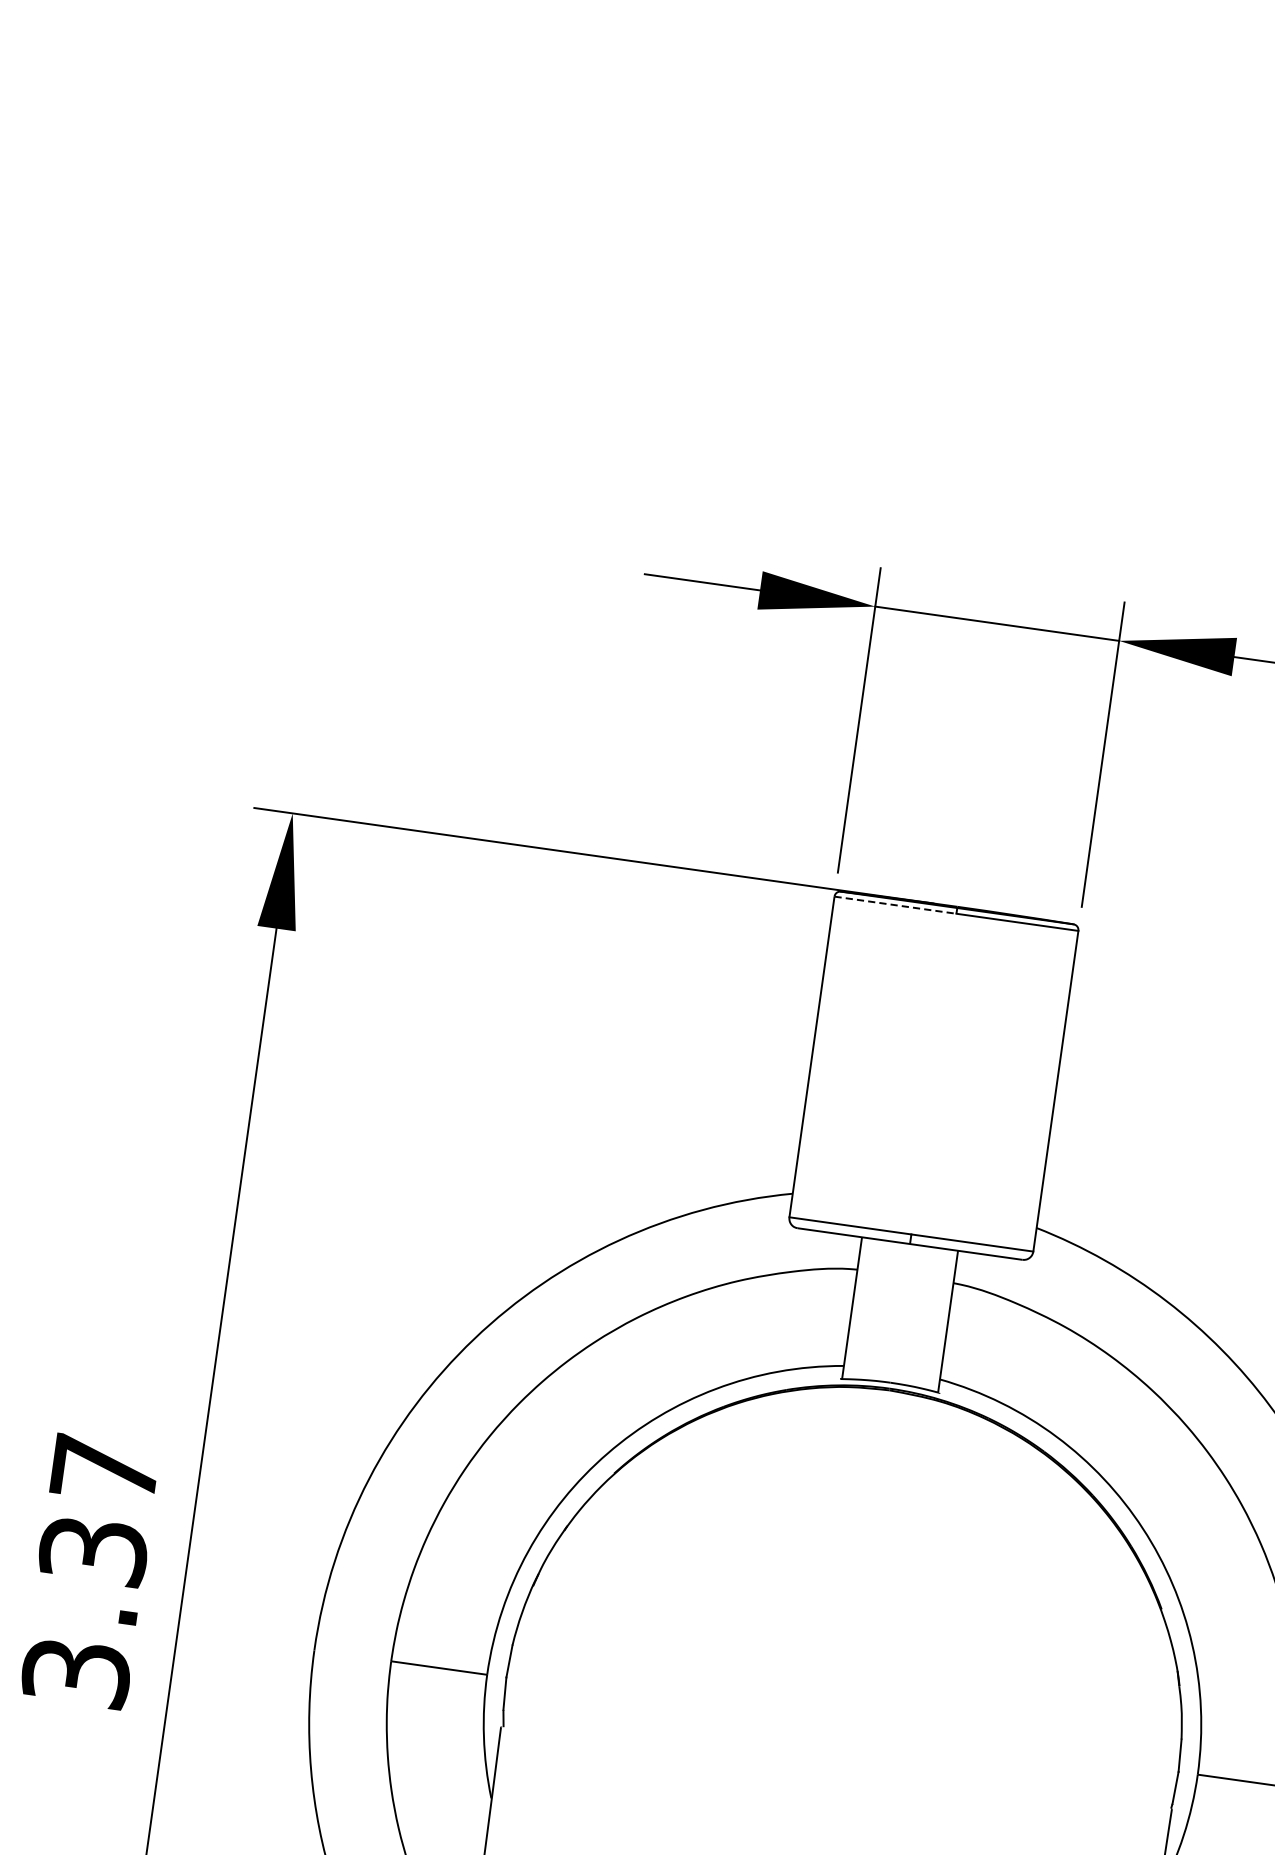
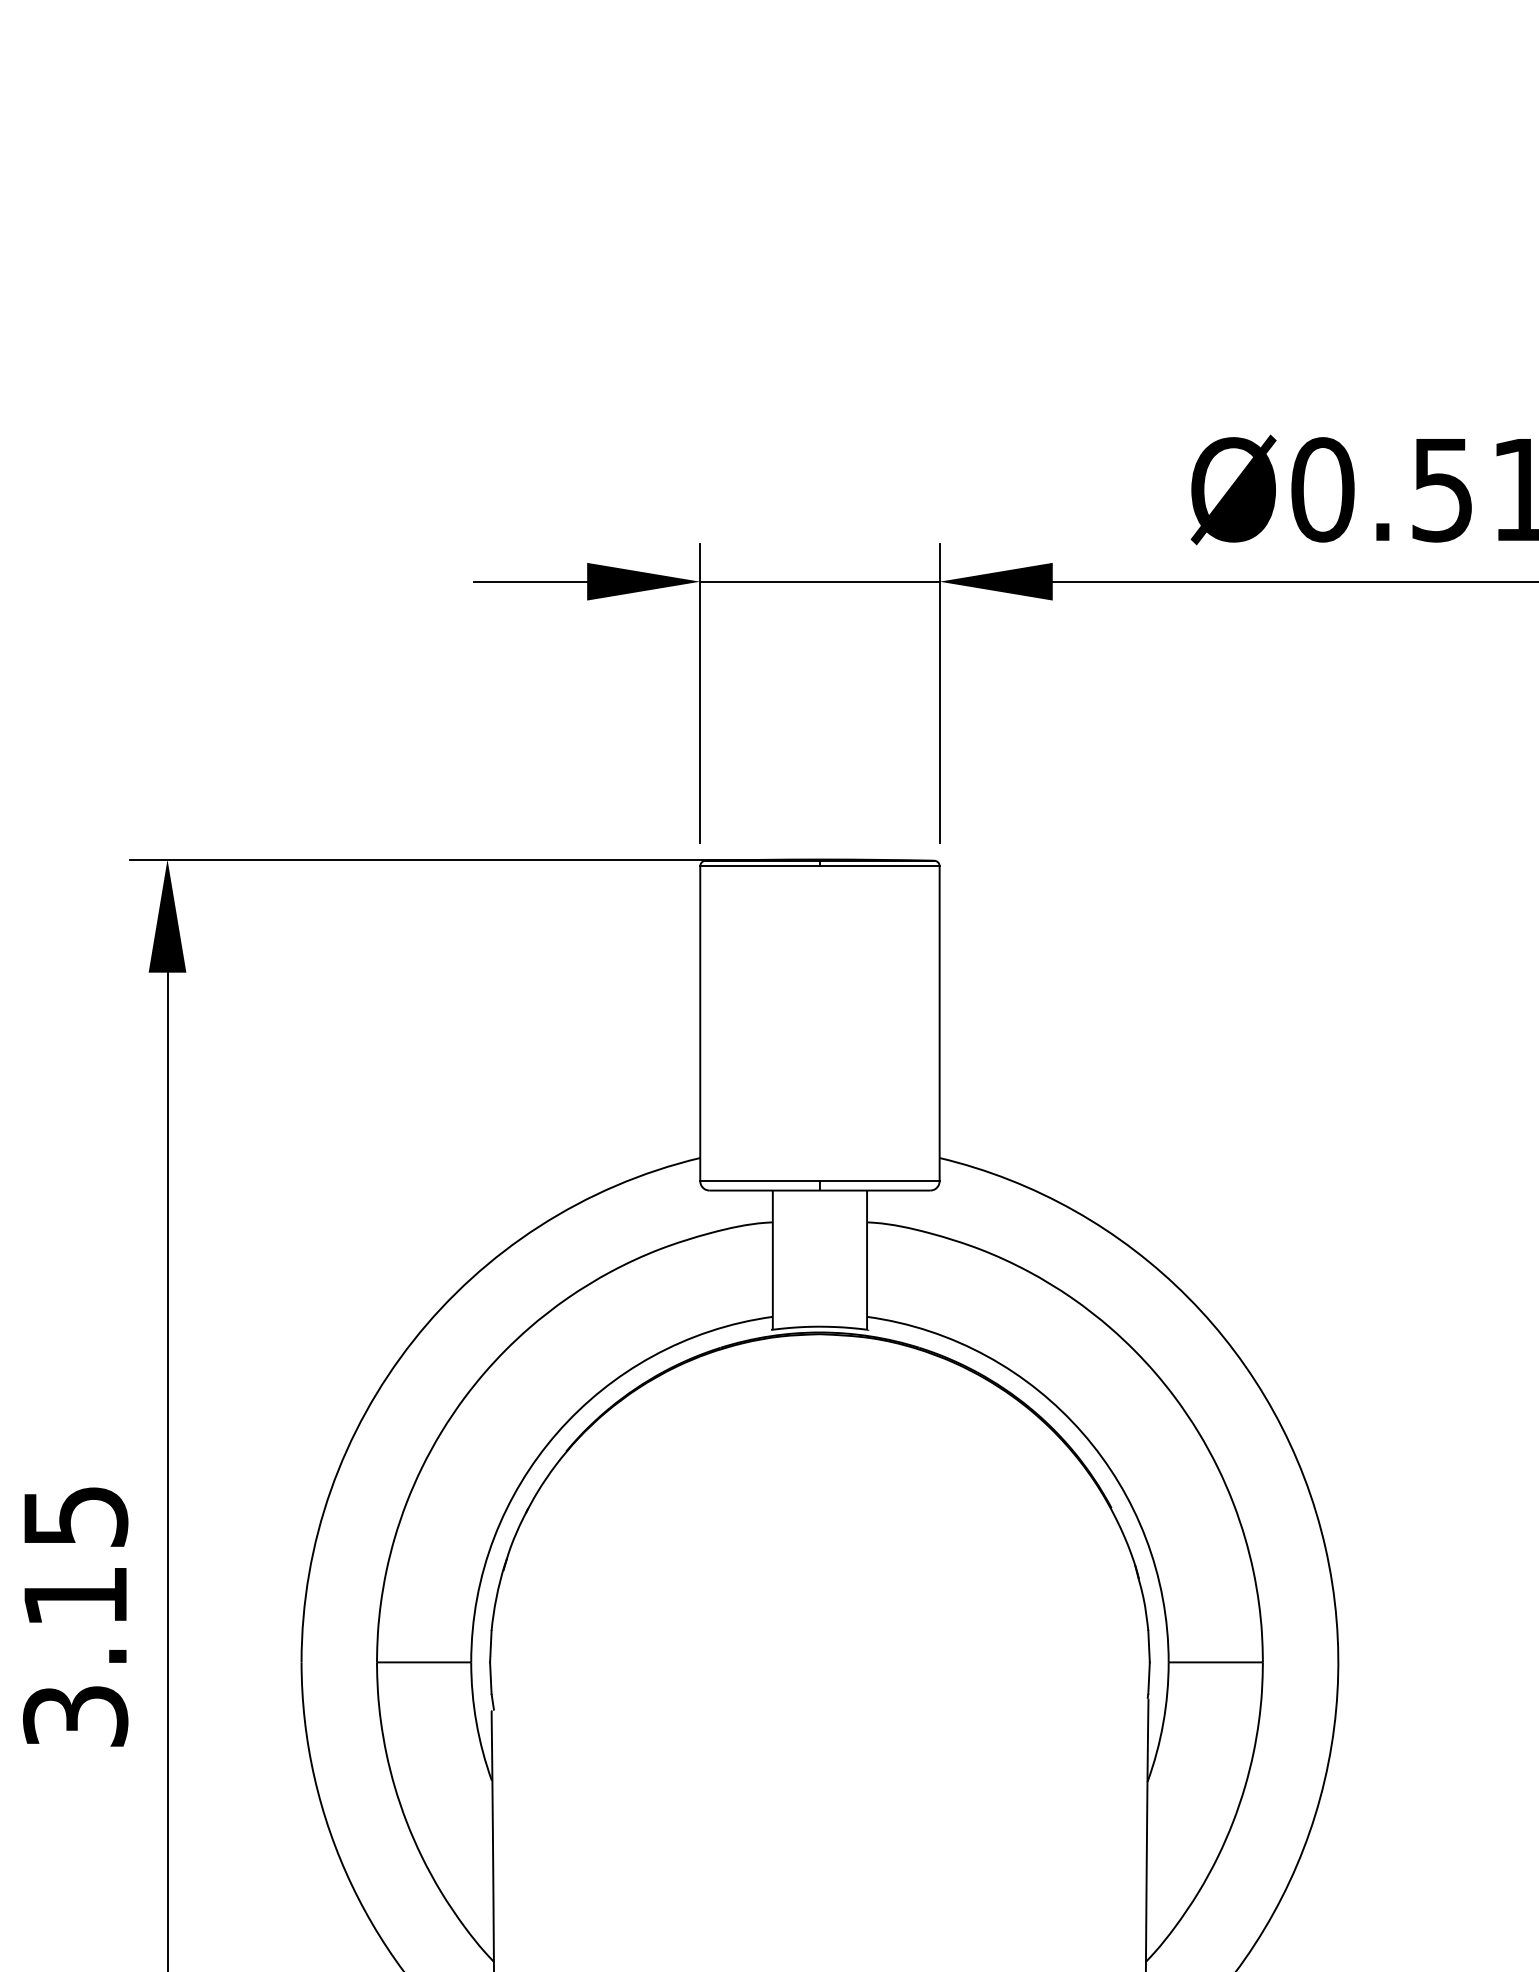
line: (895, 905) -> (760, 866), dashed -> solid
text: (99, 1510) -> (75, 1556), 3.37 -> 3.15

